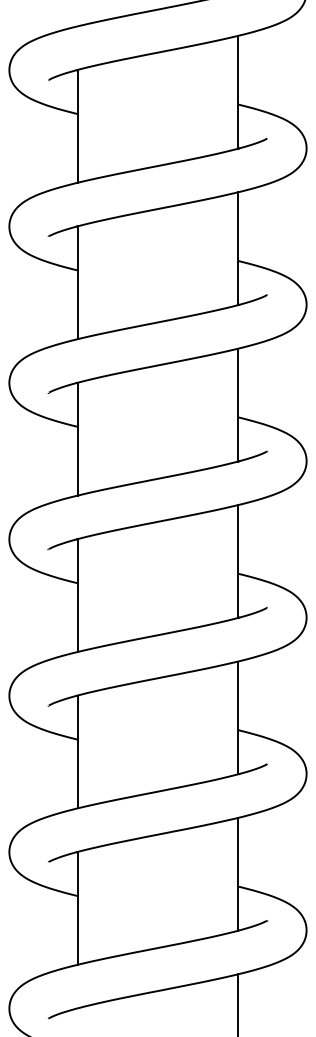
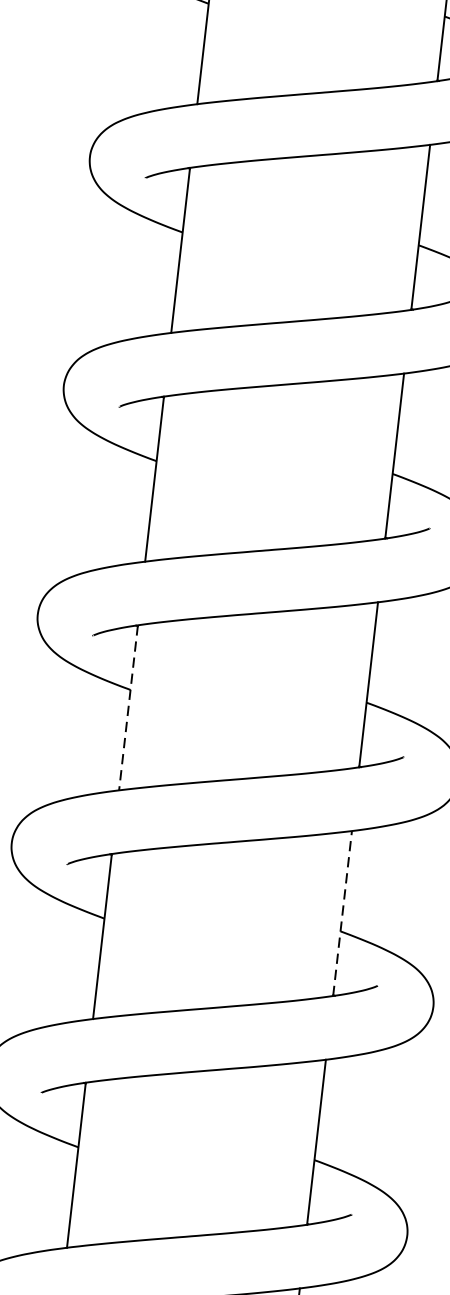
line: (77, 596) -> (127, 709), solid -> dashed
line: (238, 717) -> (343, 912), solid -> dashed

